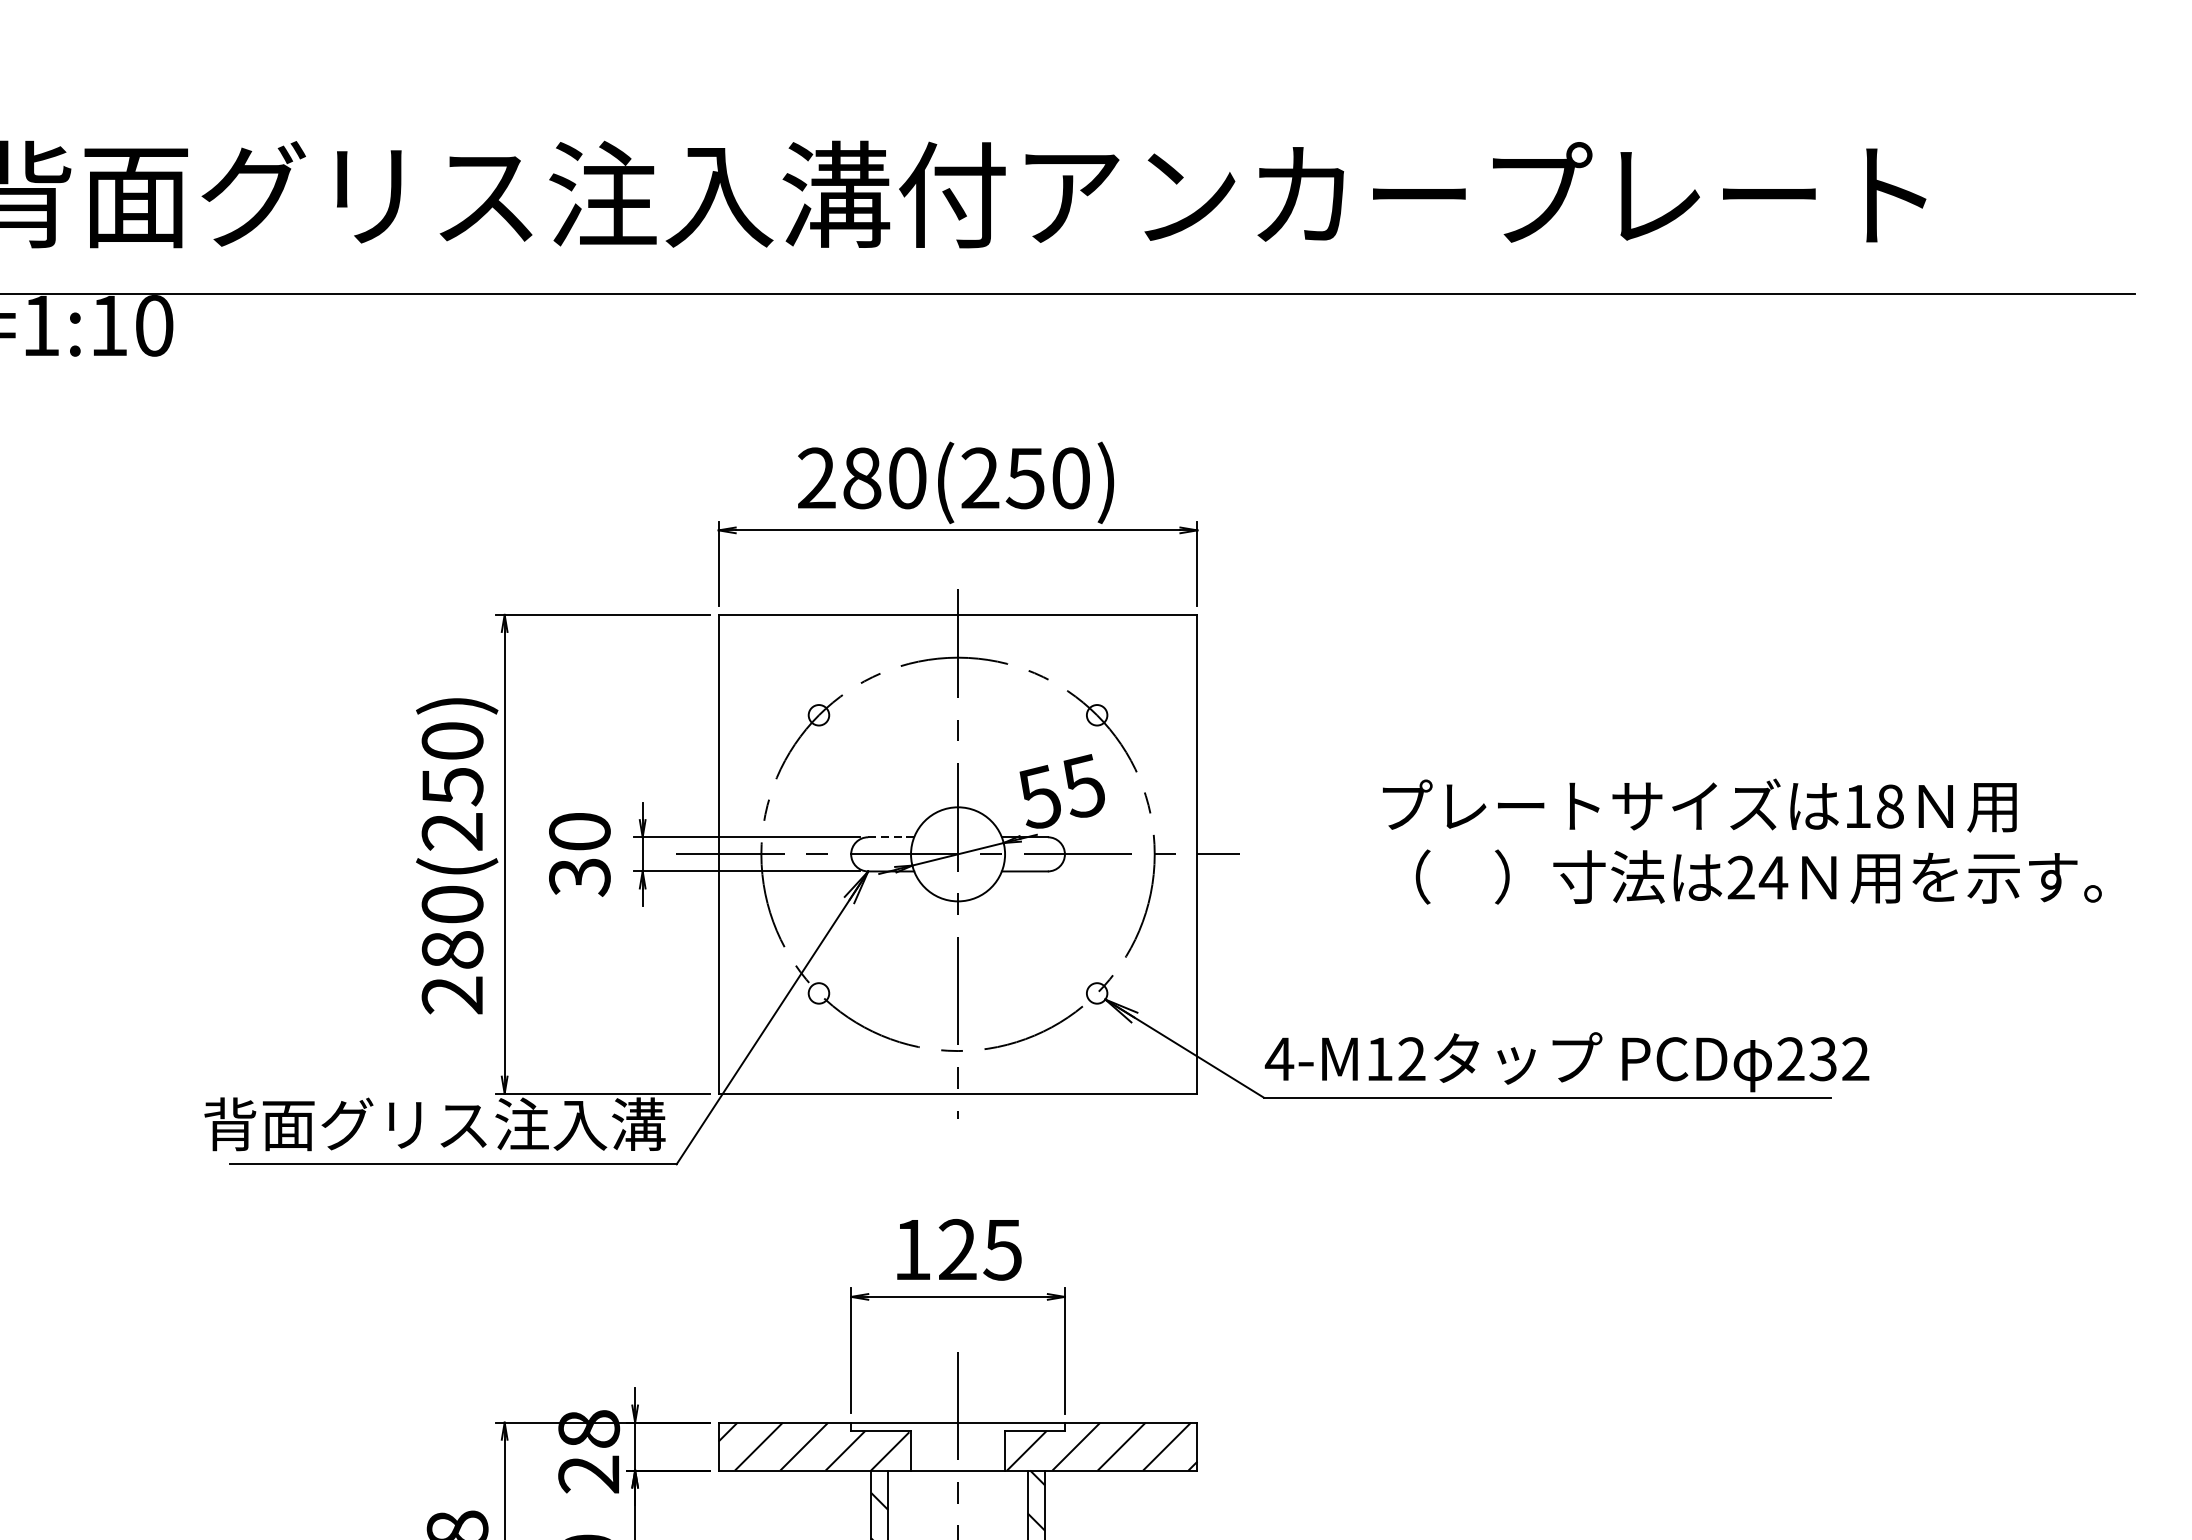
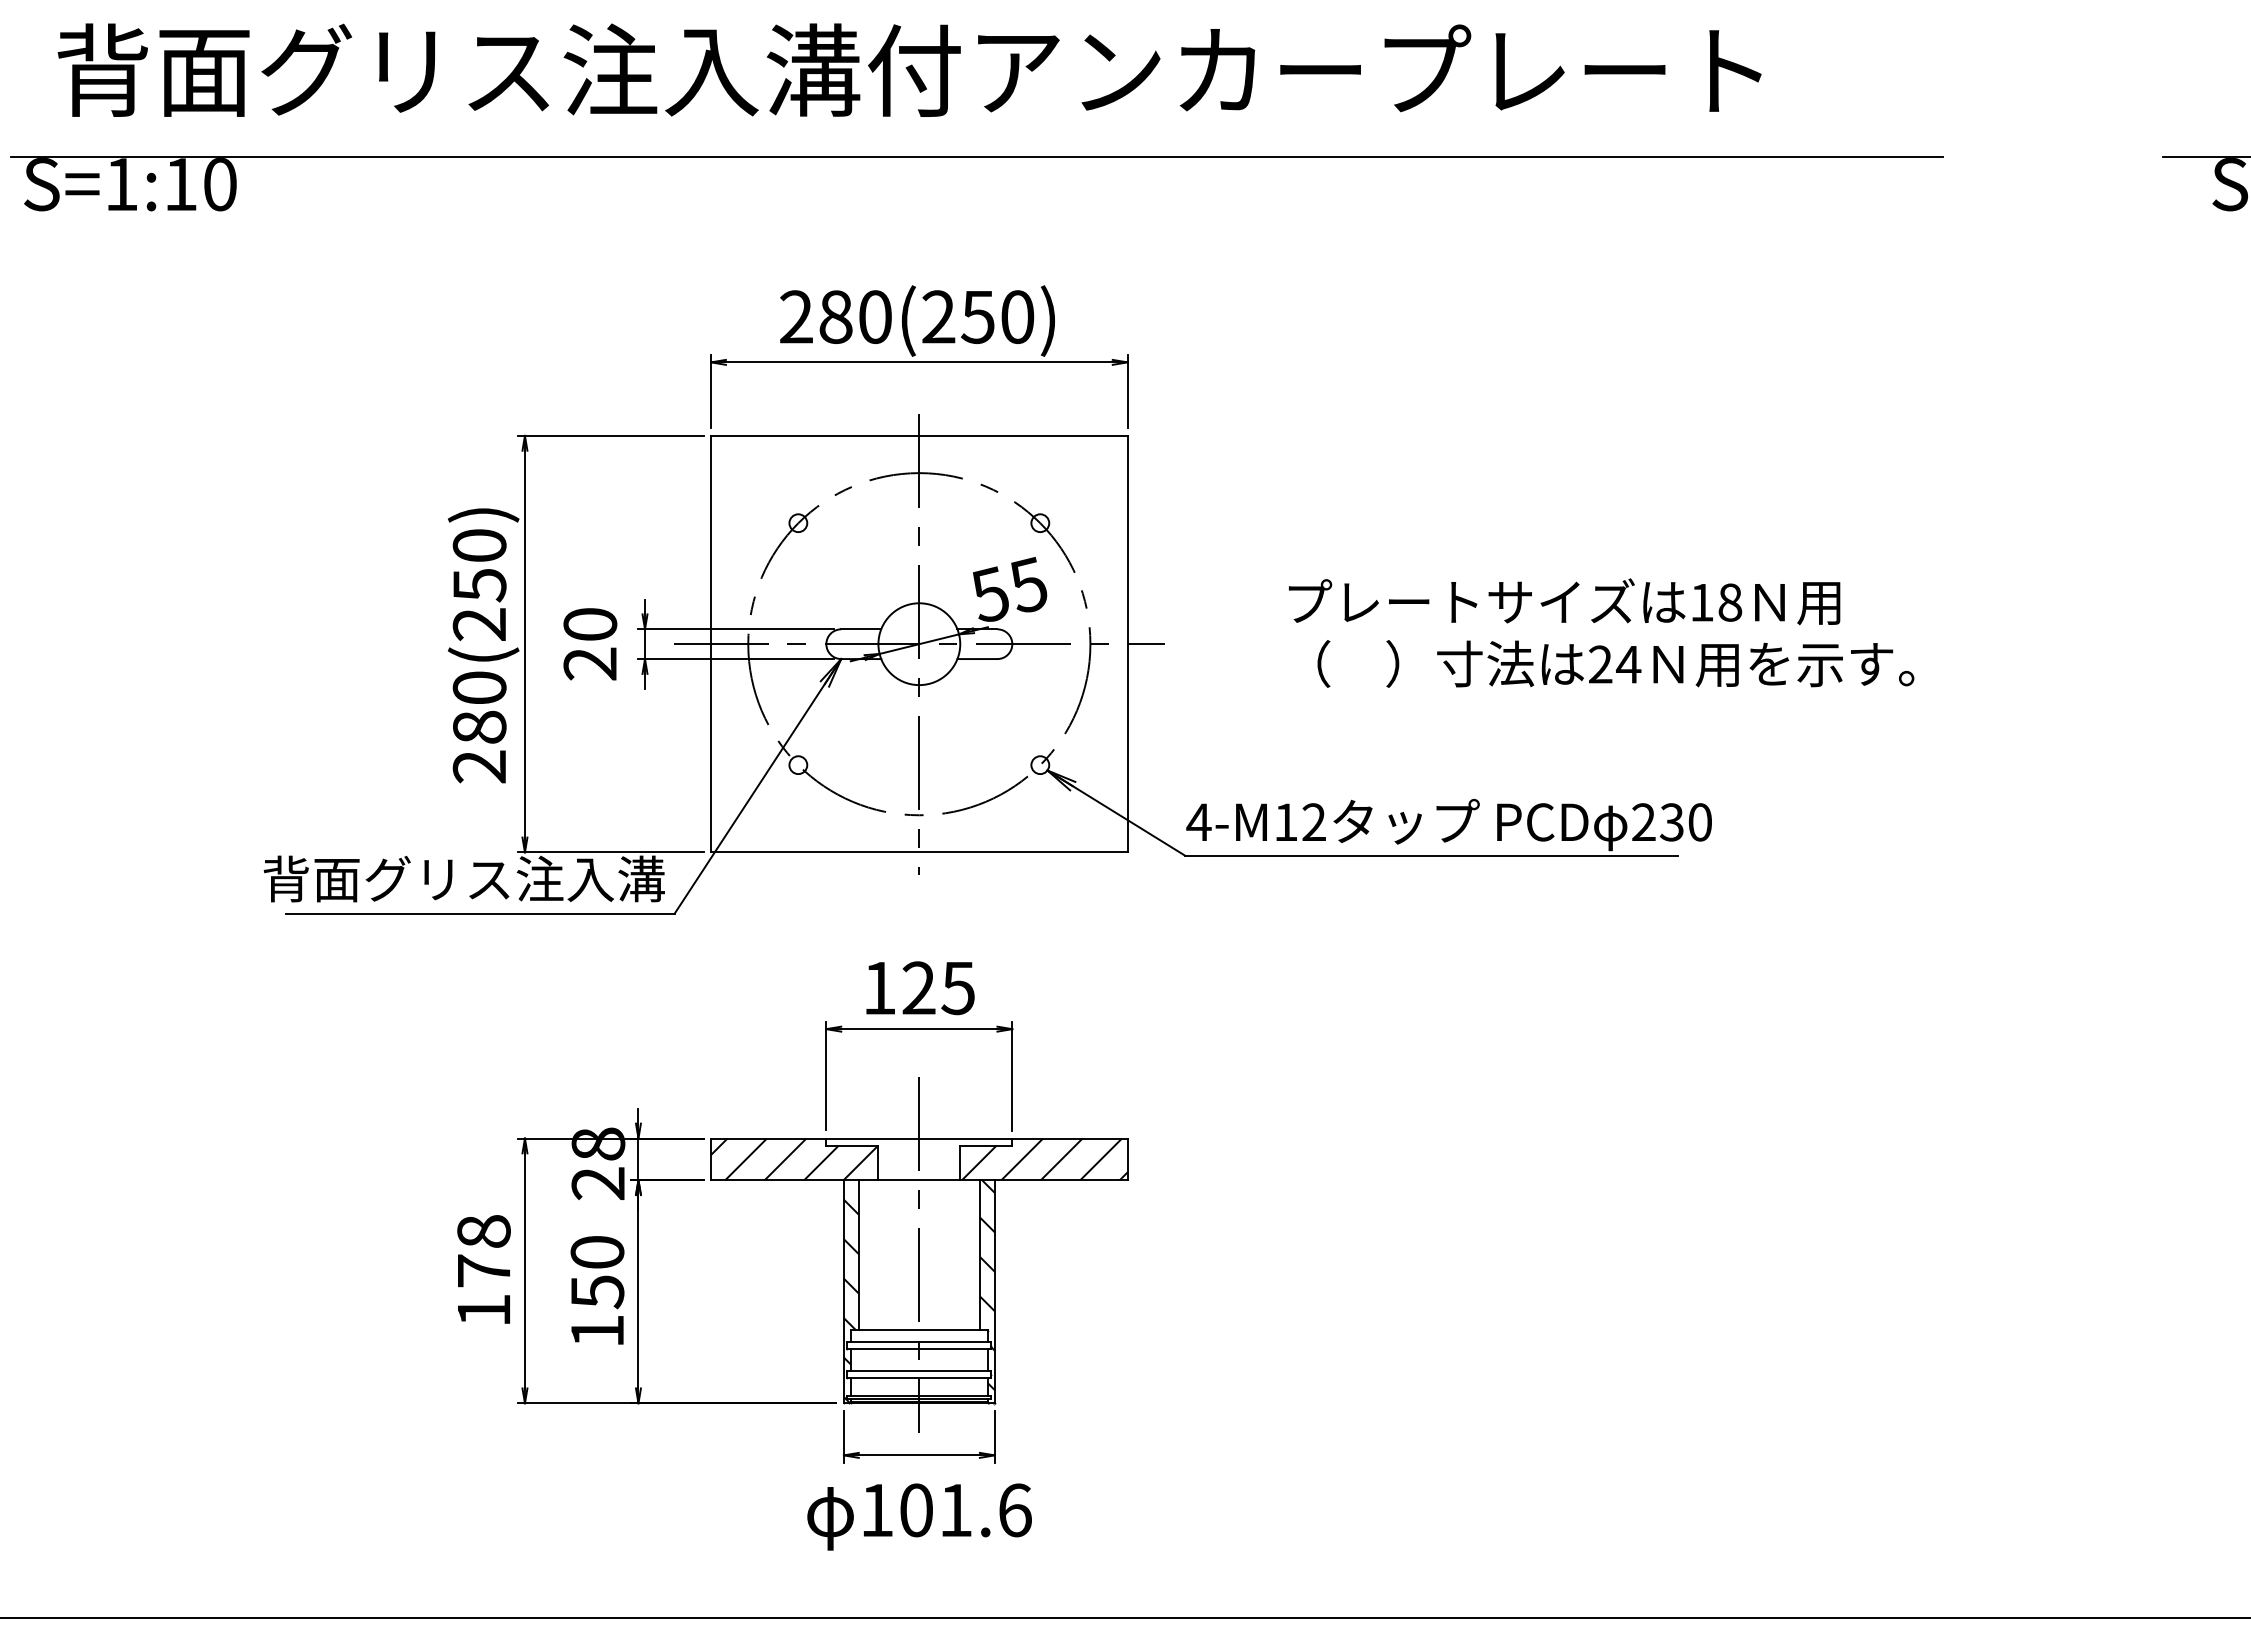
line: (890, 837) -> (860, 629), dashed -> solid
text: (580, 877) -> (590, 664), 30 -> 20
text: (1854, 1059) -> (1699, 822), 232 -> 230

